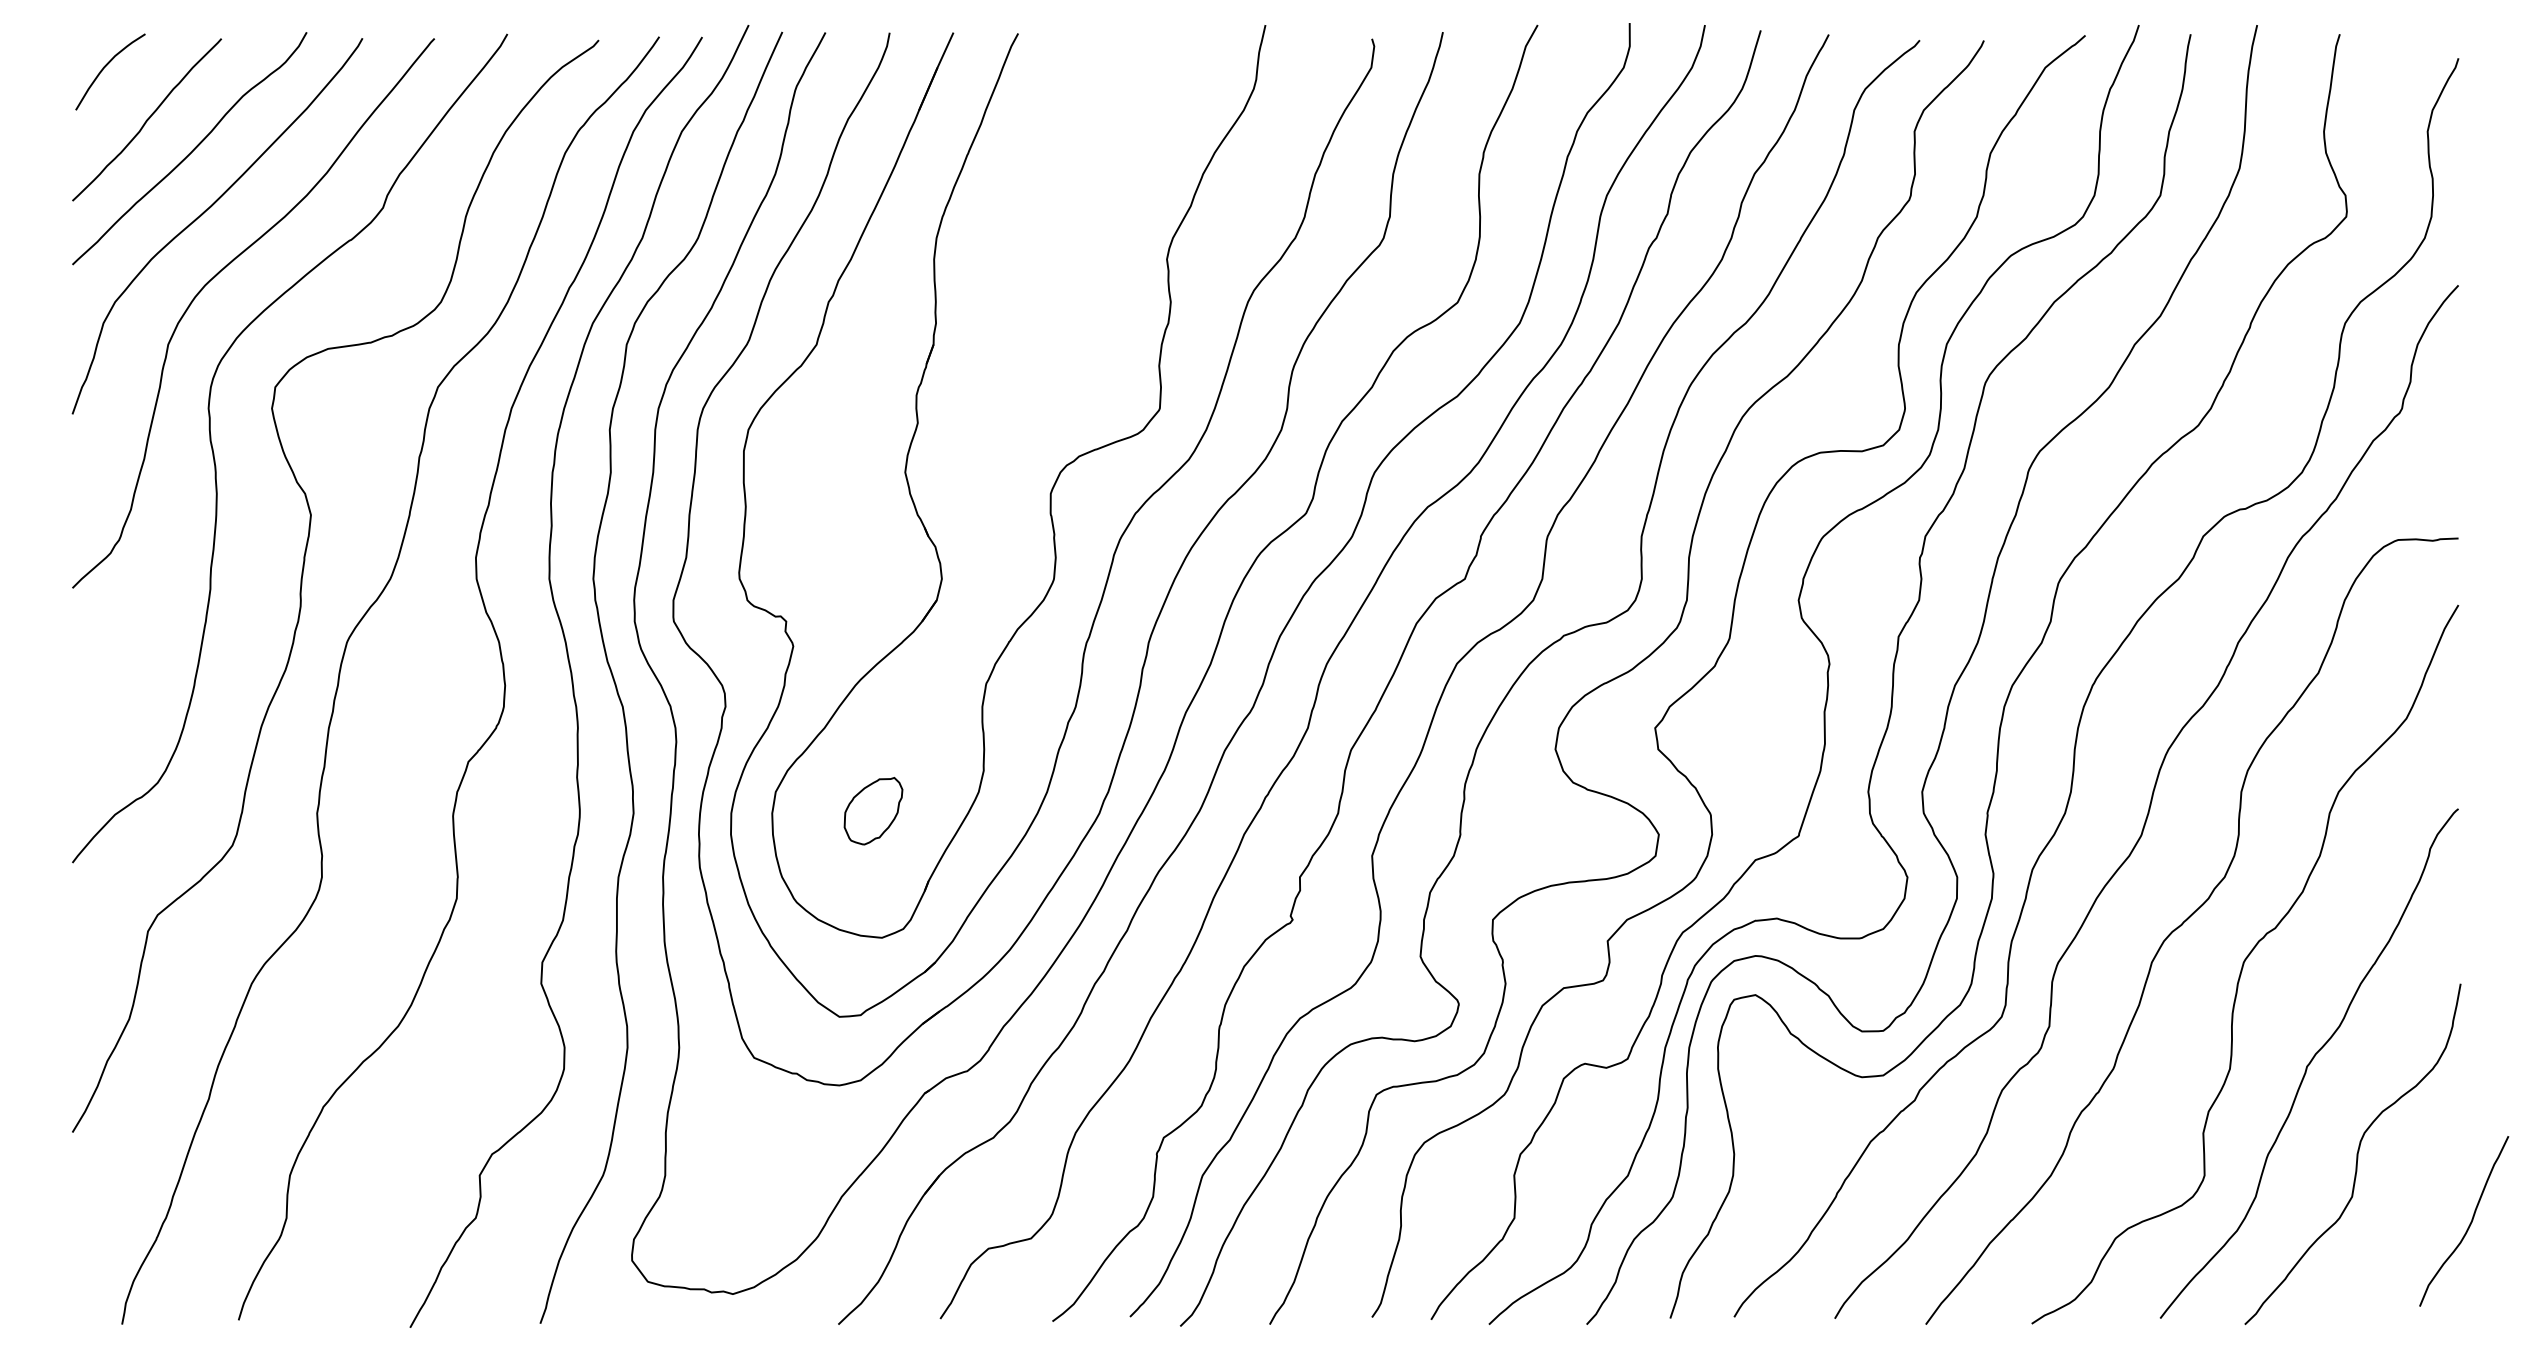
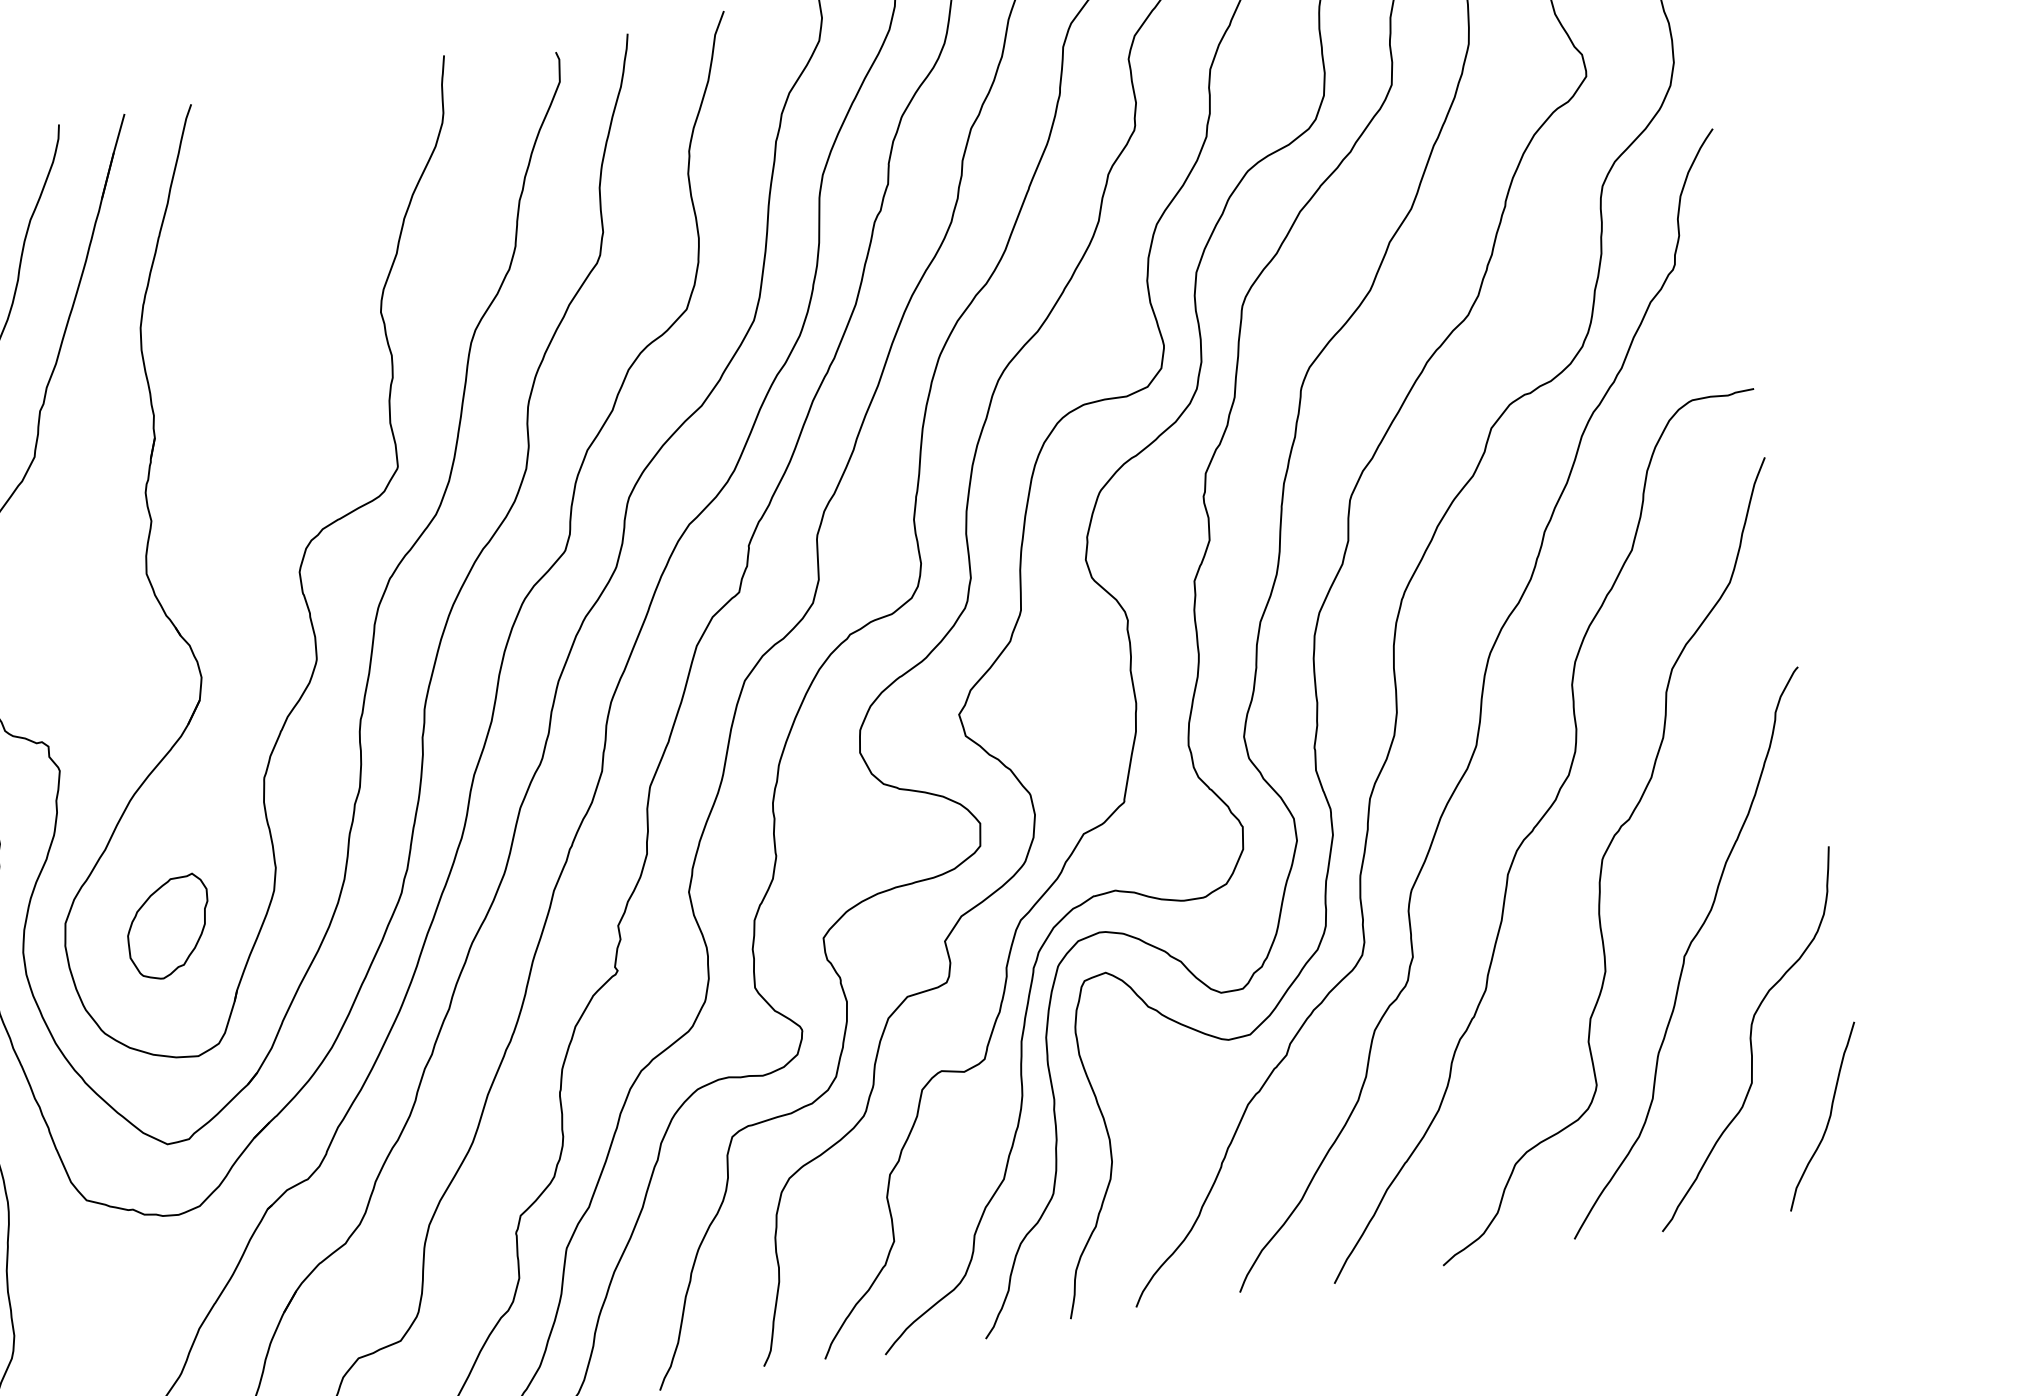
part: (873, 810) -> (168, 926), size x1.43
curve: (2469, 1223) -> (1828, 1117), moved

